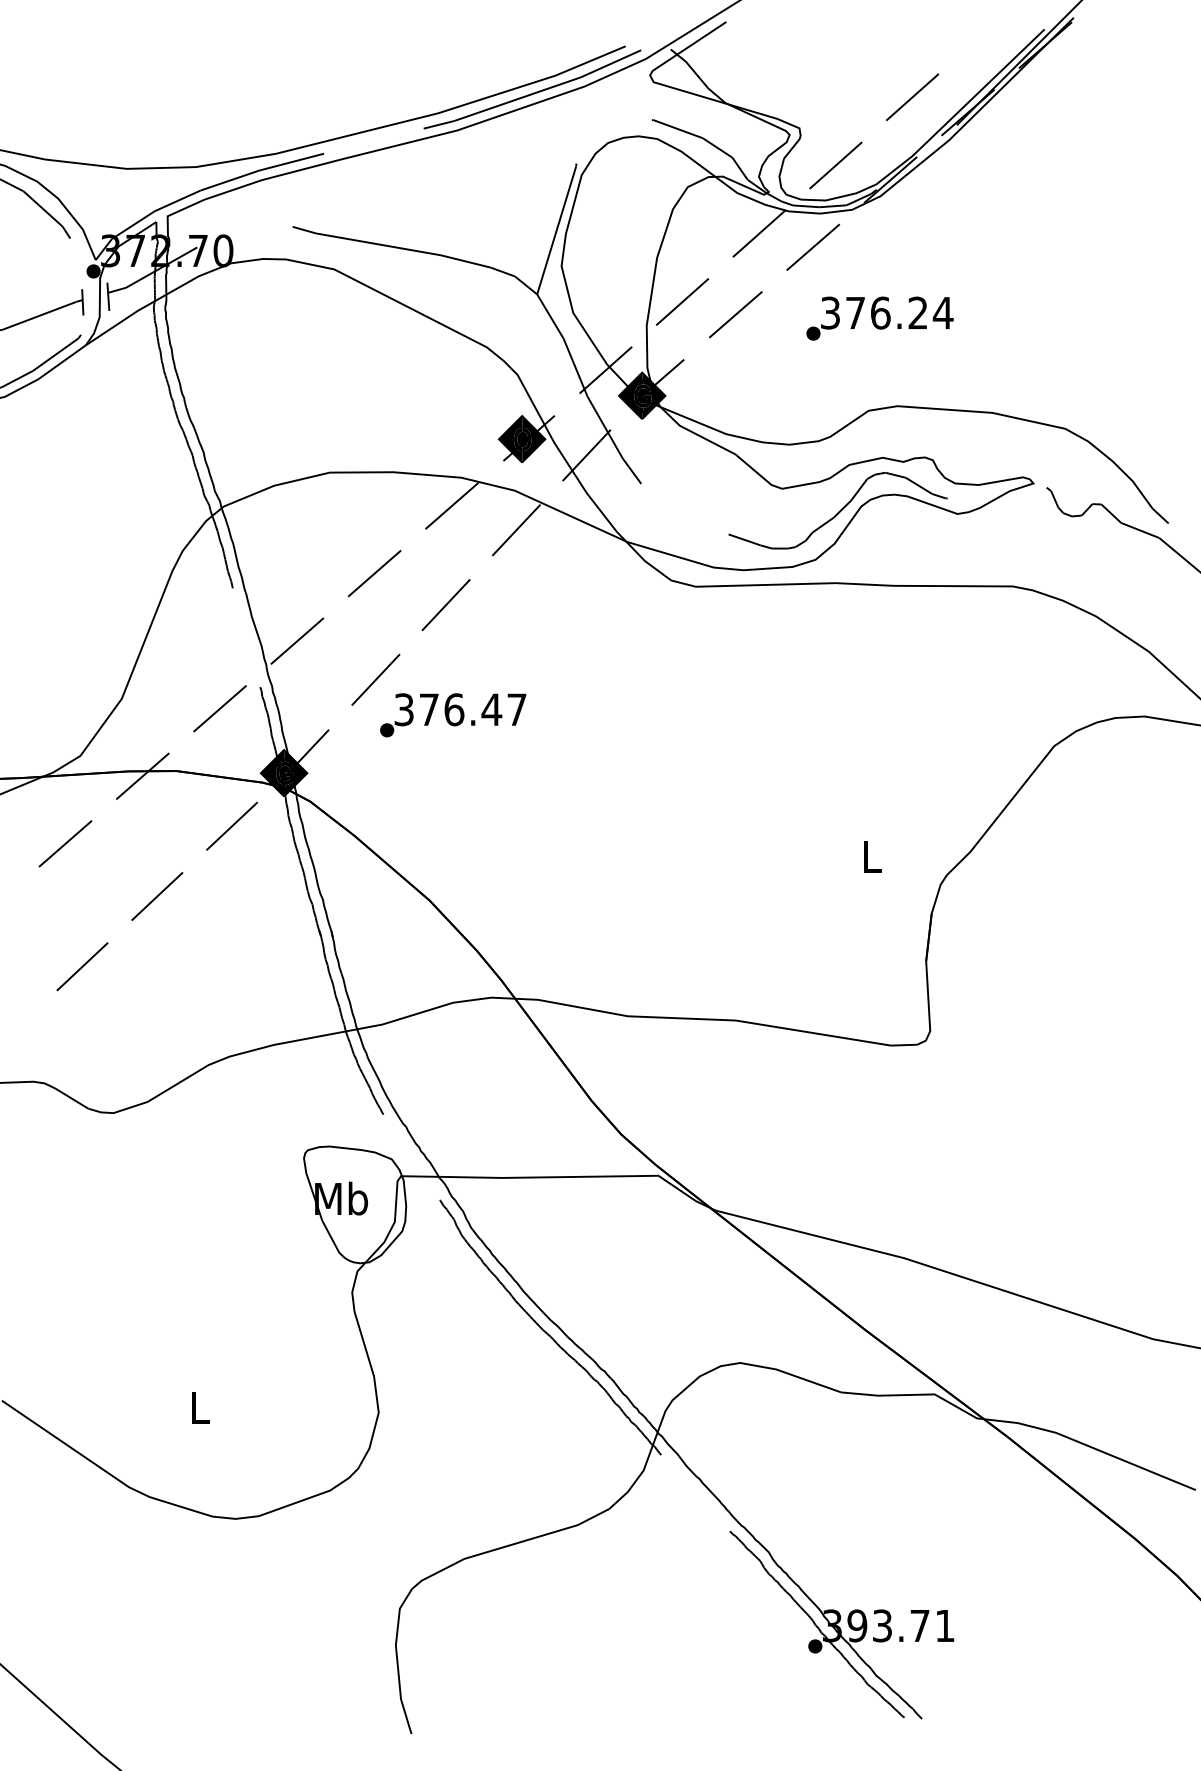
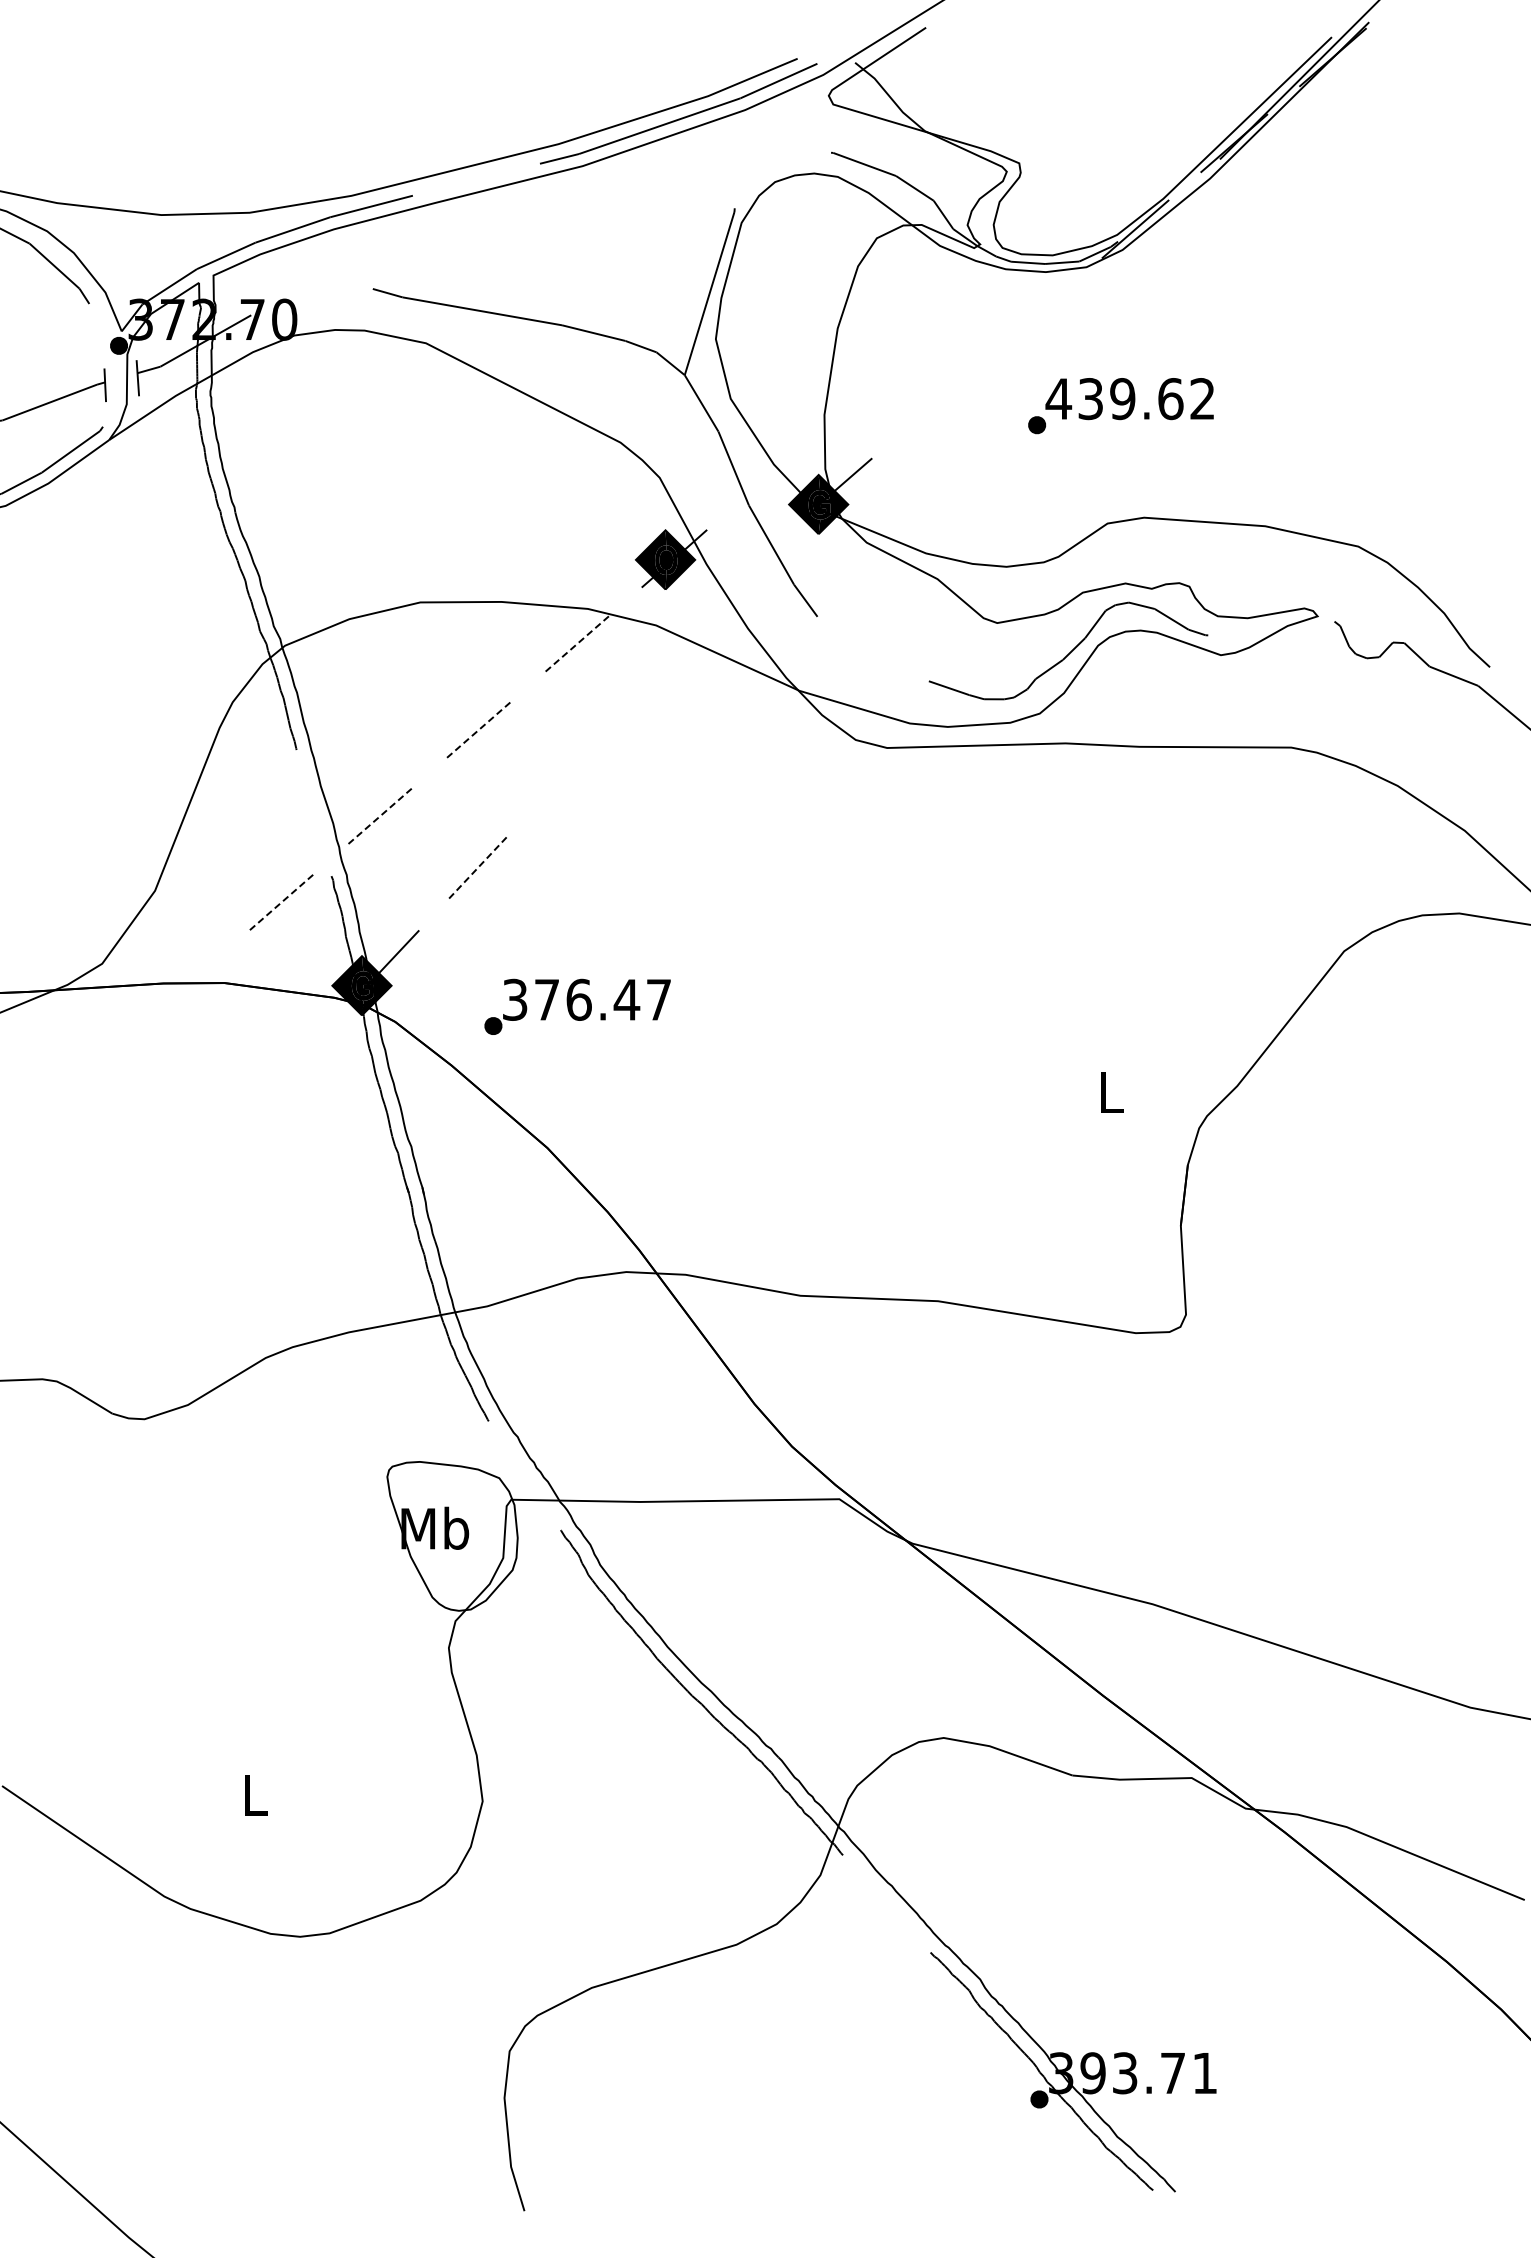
line: (912, 97) -> (1163, 123), removed
line: (835, 165) -> (1065, 210), removed
line: (758, 233) -> (967, 297), removed
line: (812, 246) -> (1036, 314), removed
line: (682, 301) -> (869, 384), removed
text: (886, 313) -> (1130, 399), 376.24 -> 439.62
line: (735, 314) -> (937, 400), removed
line: (605, 369) -> (771, 471), removed
line: (586, 455) -> (747, 580), removed
line: (452, 506) -> (576, 645), solid -> dashed
line: (516, 529) -> (658, 675), removed
line: (374, 573) -> (477, 731), solid -> dashed
line: (446, 605) -> (568, 771), removed
line: (297, 641) -> (378, 817), solid -> dashed
line: (376, 679) -> (479, 866), solid -> dashed
line: (220, 708) -> (280, 903), solid -> dashed
text: (453, 714) -> (577, 1006), moved
line: (142, 776) -> (181, 989), removed
line: (231, 826) -> (295, 1053), removed
line: (65, 843) -> (83, 1075), removed
line: (157, 896) -> (200, 1142), removed
line: (82, 966) -> (104, 1232), removed

